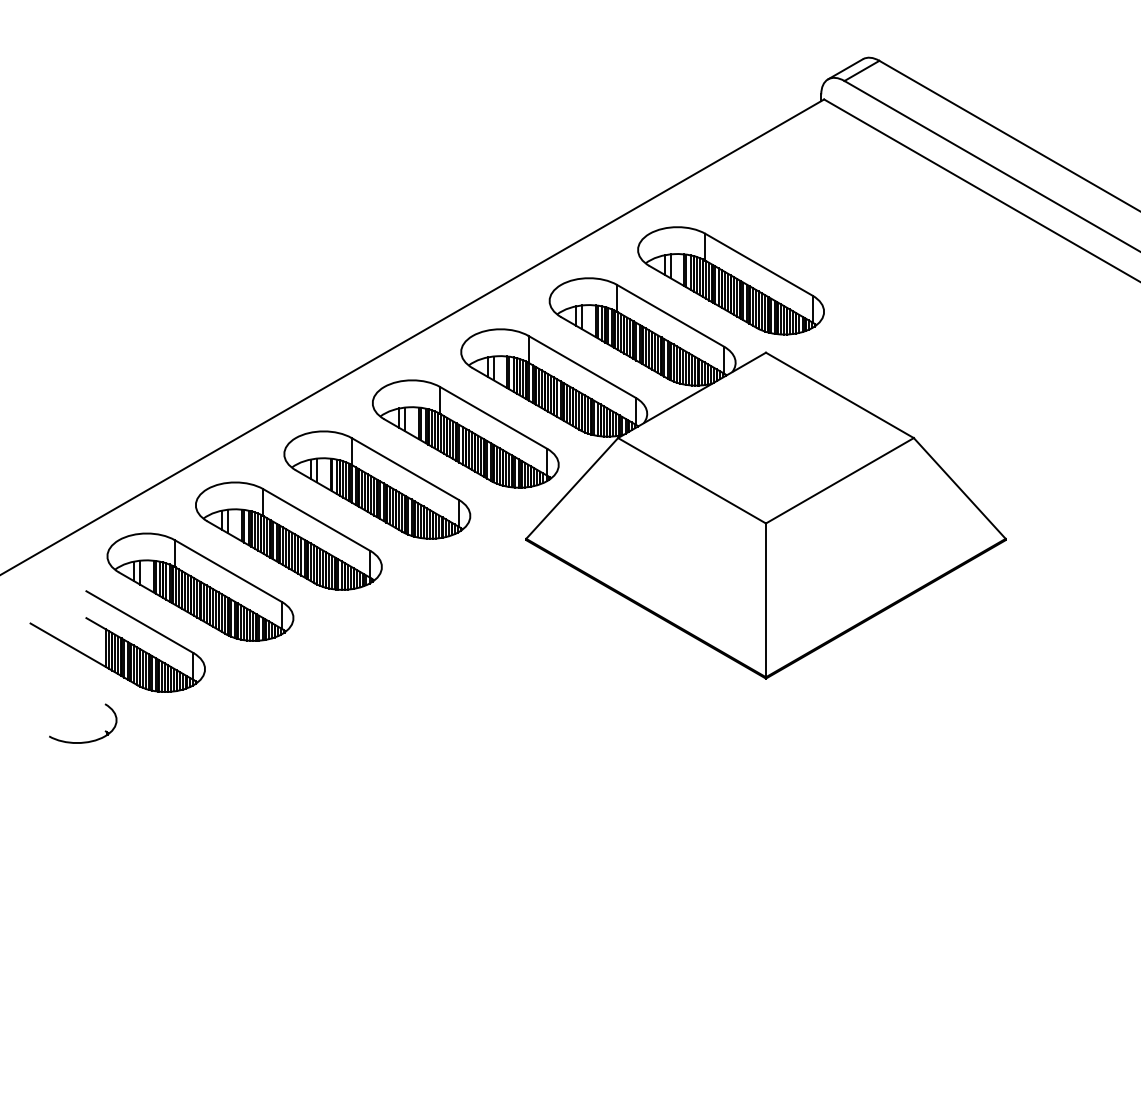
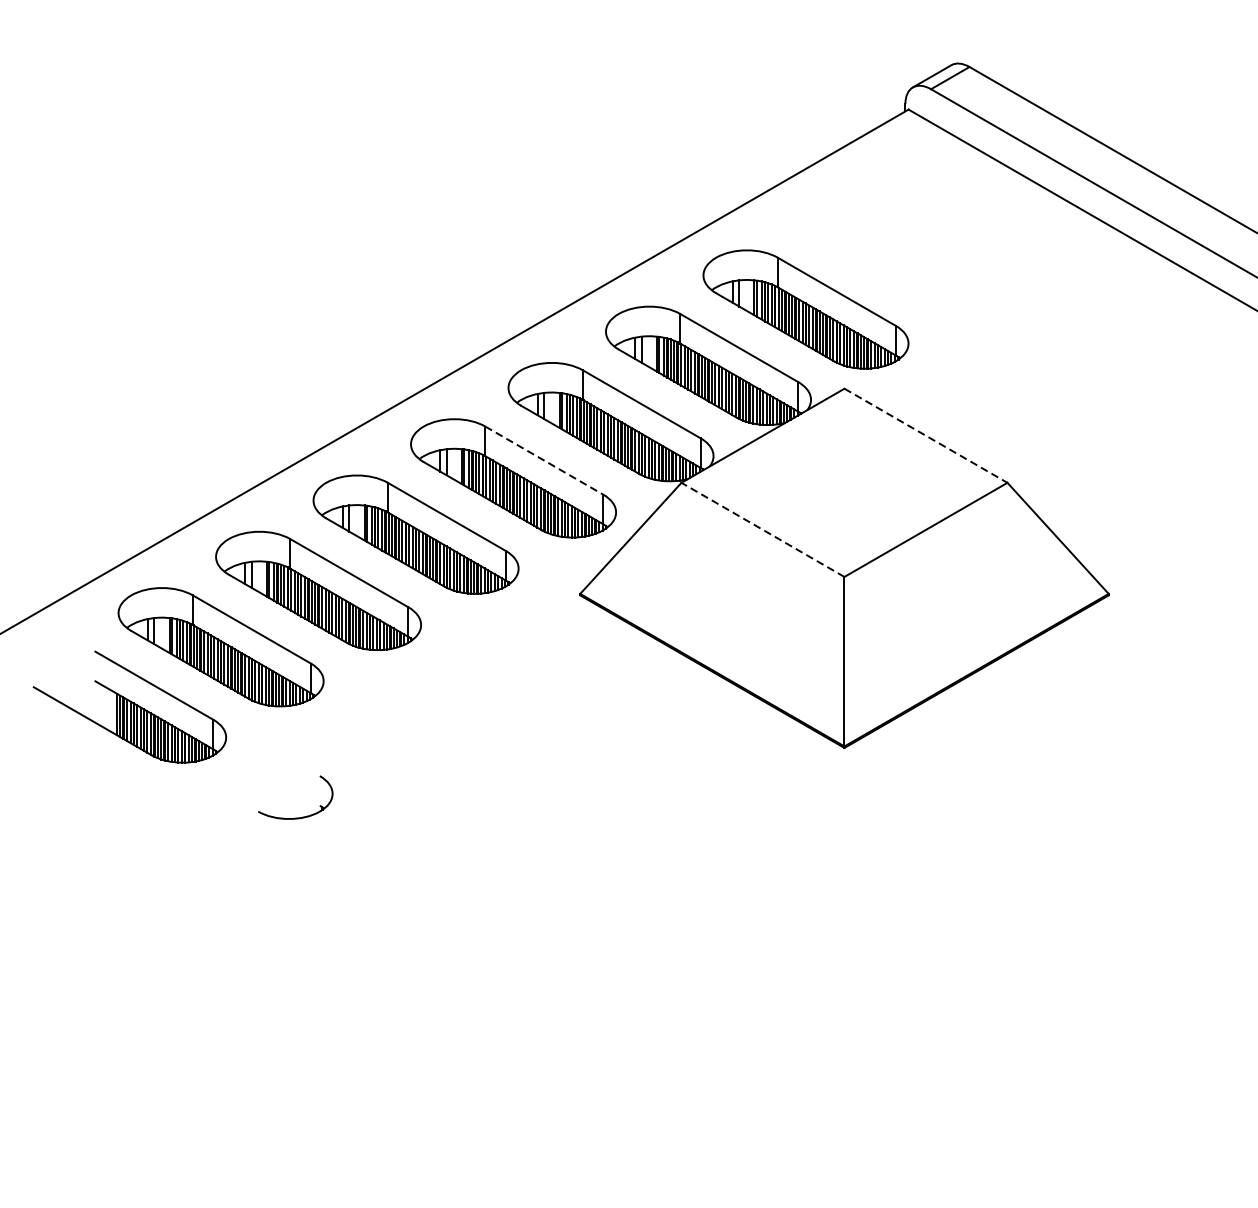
line: (840, 395) -> (926, 435), solid -> dashed
line: (493, 417) -> (544, 460), solid -> dashed
line: (691, 480) -> (762, 529), solid -> dashed
part: (83, 741) -> (296, 817), moved

